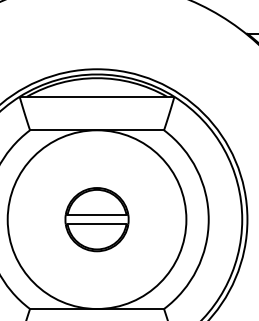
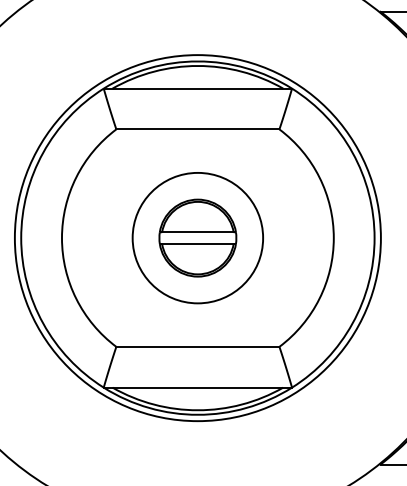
circle: (96, 219) -> (197, 237), size x0.6

